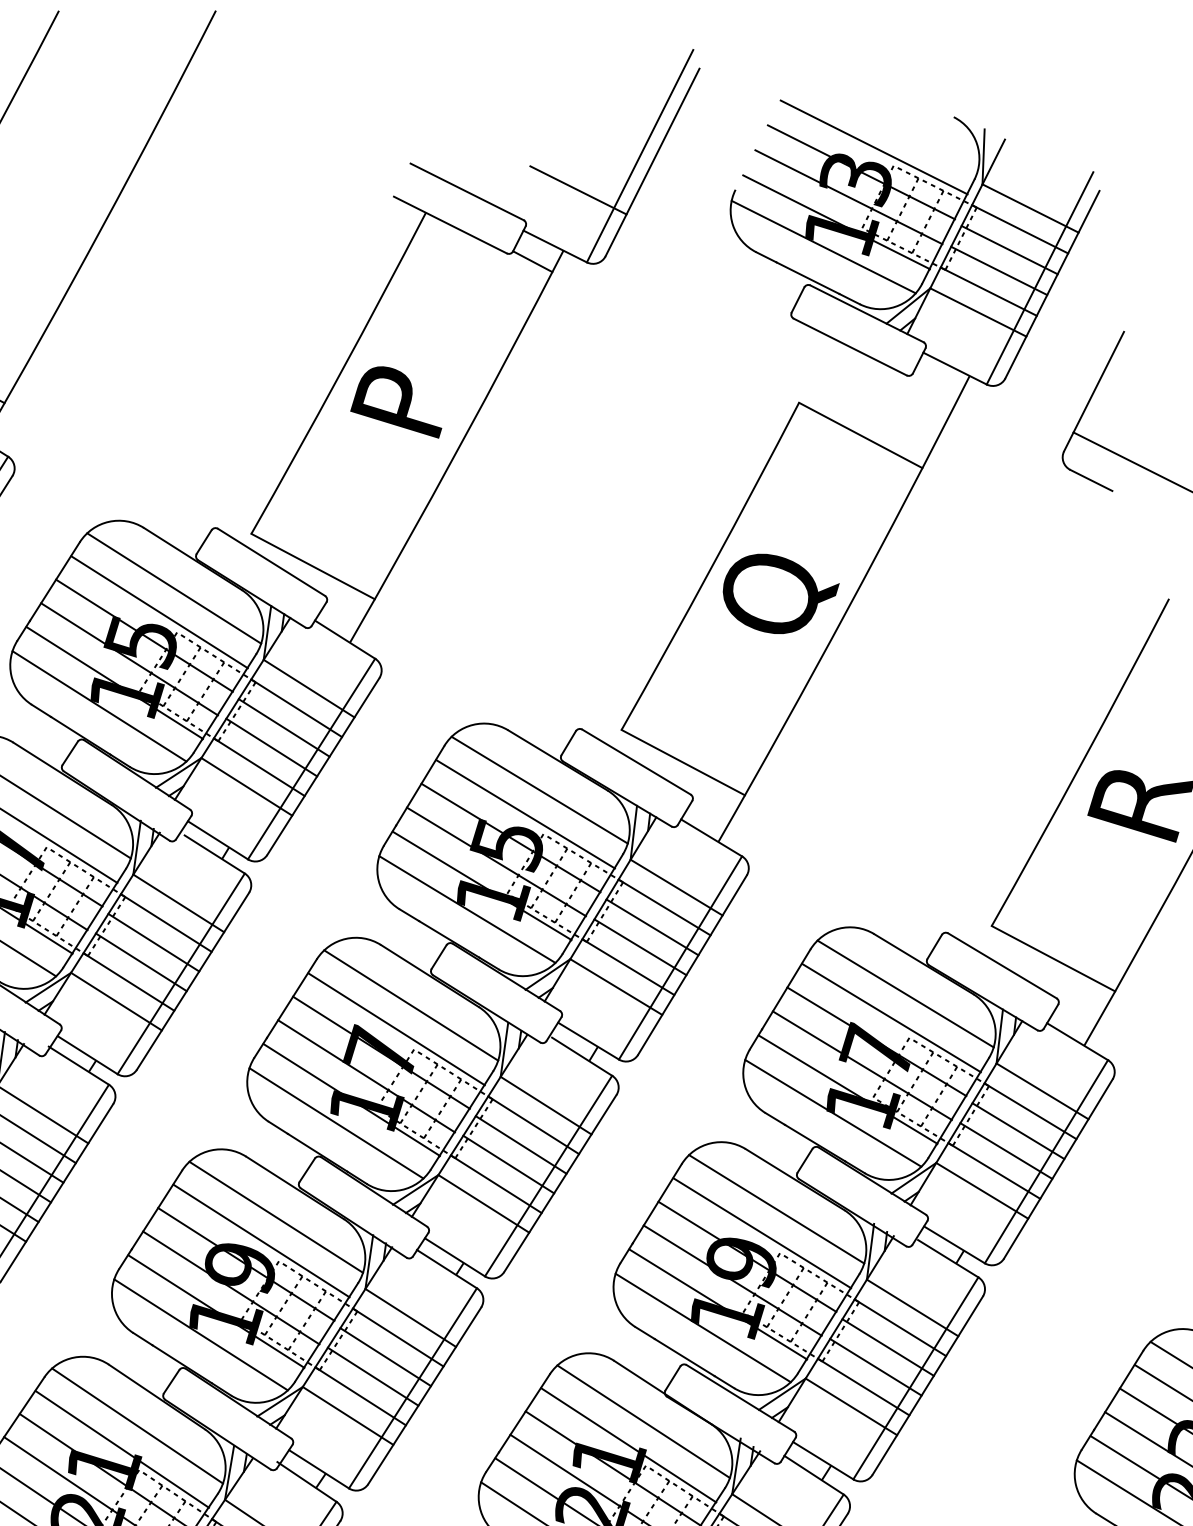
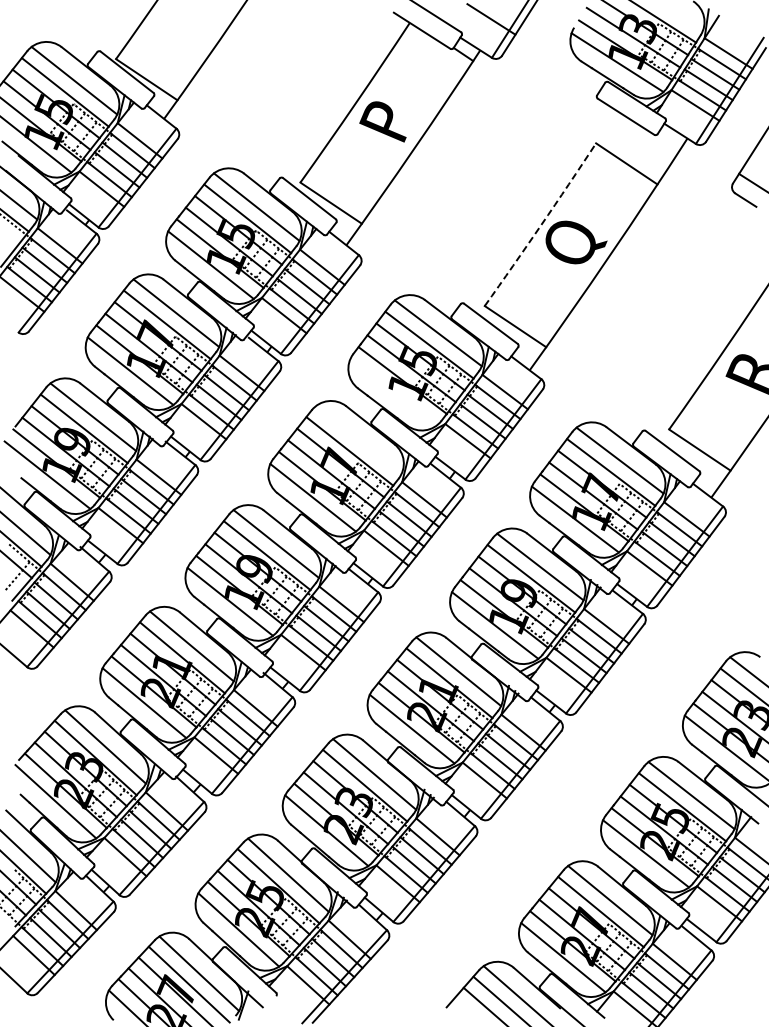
arc: (712, 567) -> (541, 225), solid -> dashed
line: (466, 910) -> (393, 392), removed
line: (410, 1005) -> (358, 439), removed

